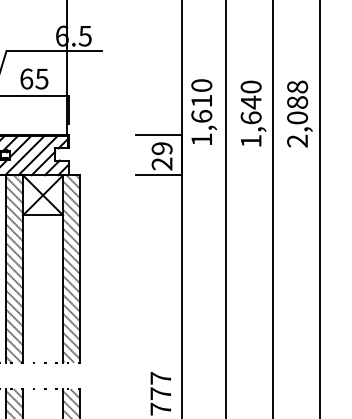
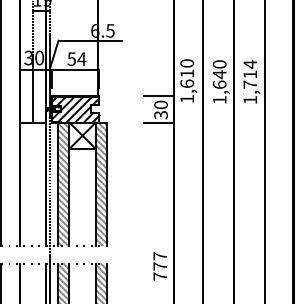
text: (33, 78) -> (76, 58), 65 -> 54
text: (297, 114) -> (250, 82), 2,088 -> 1,714
text: (161, 155) -> (160, 109), 29 -> 30

